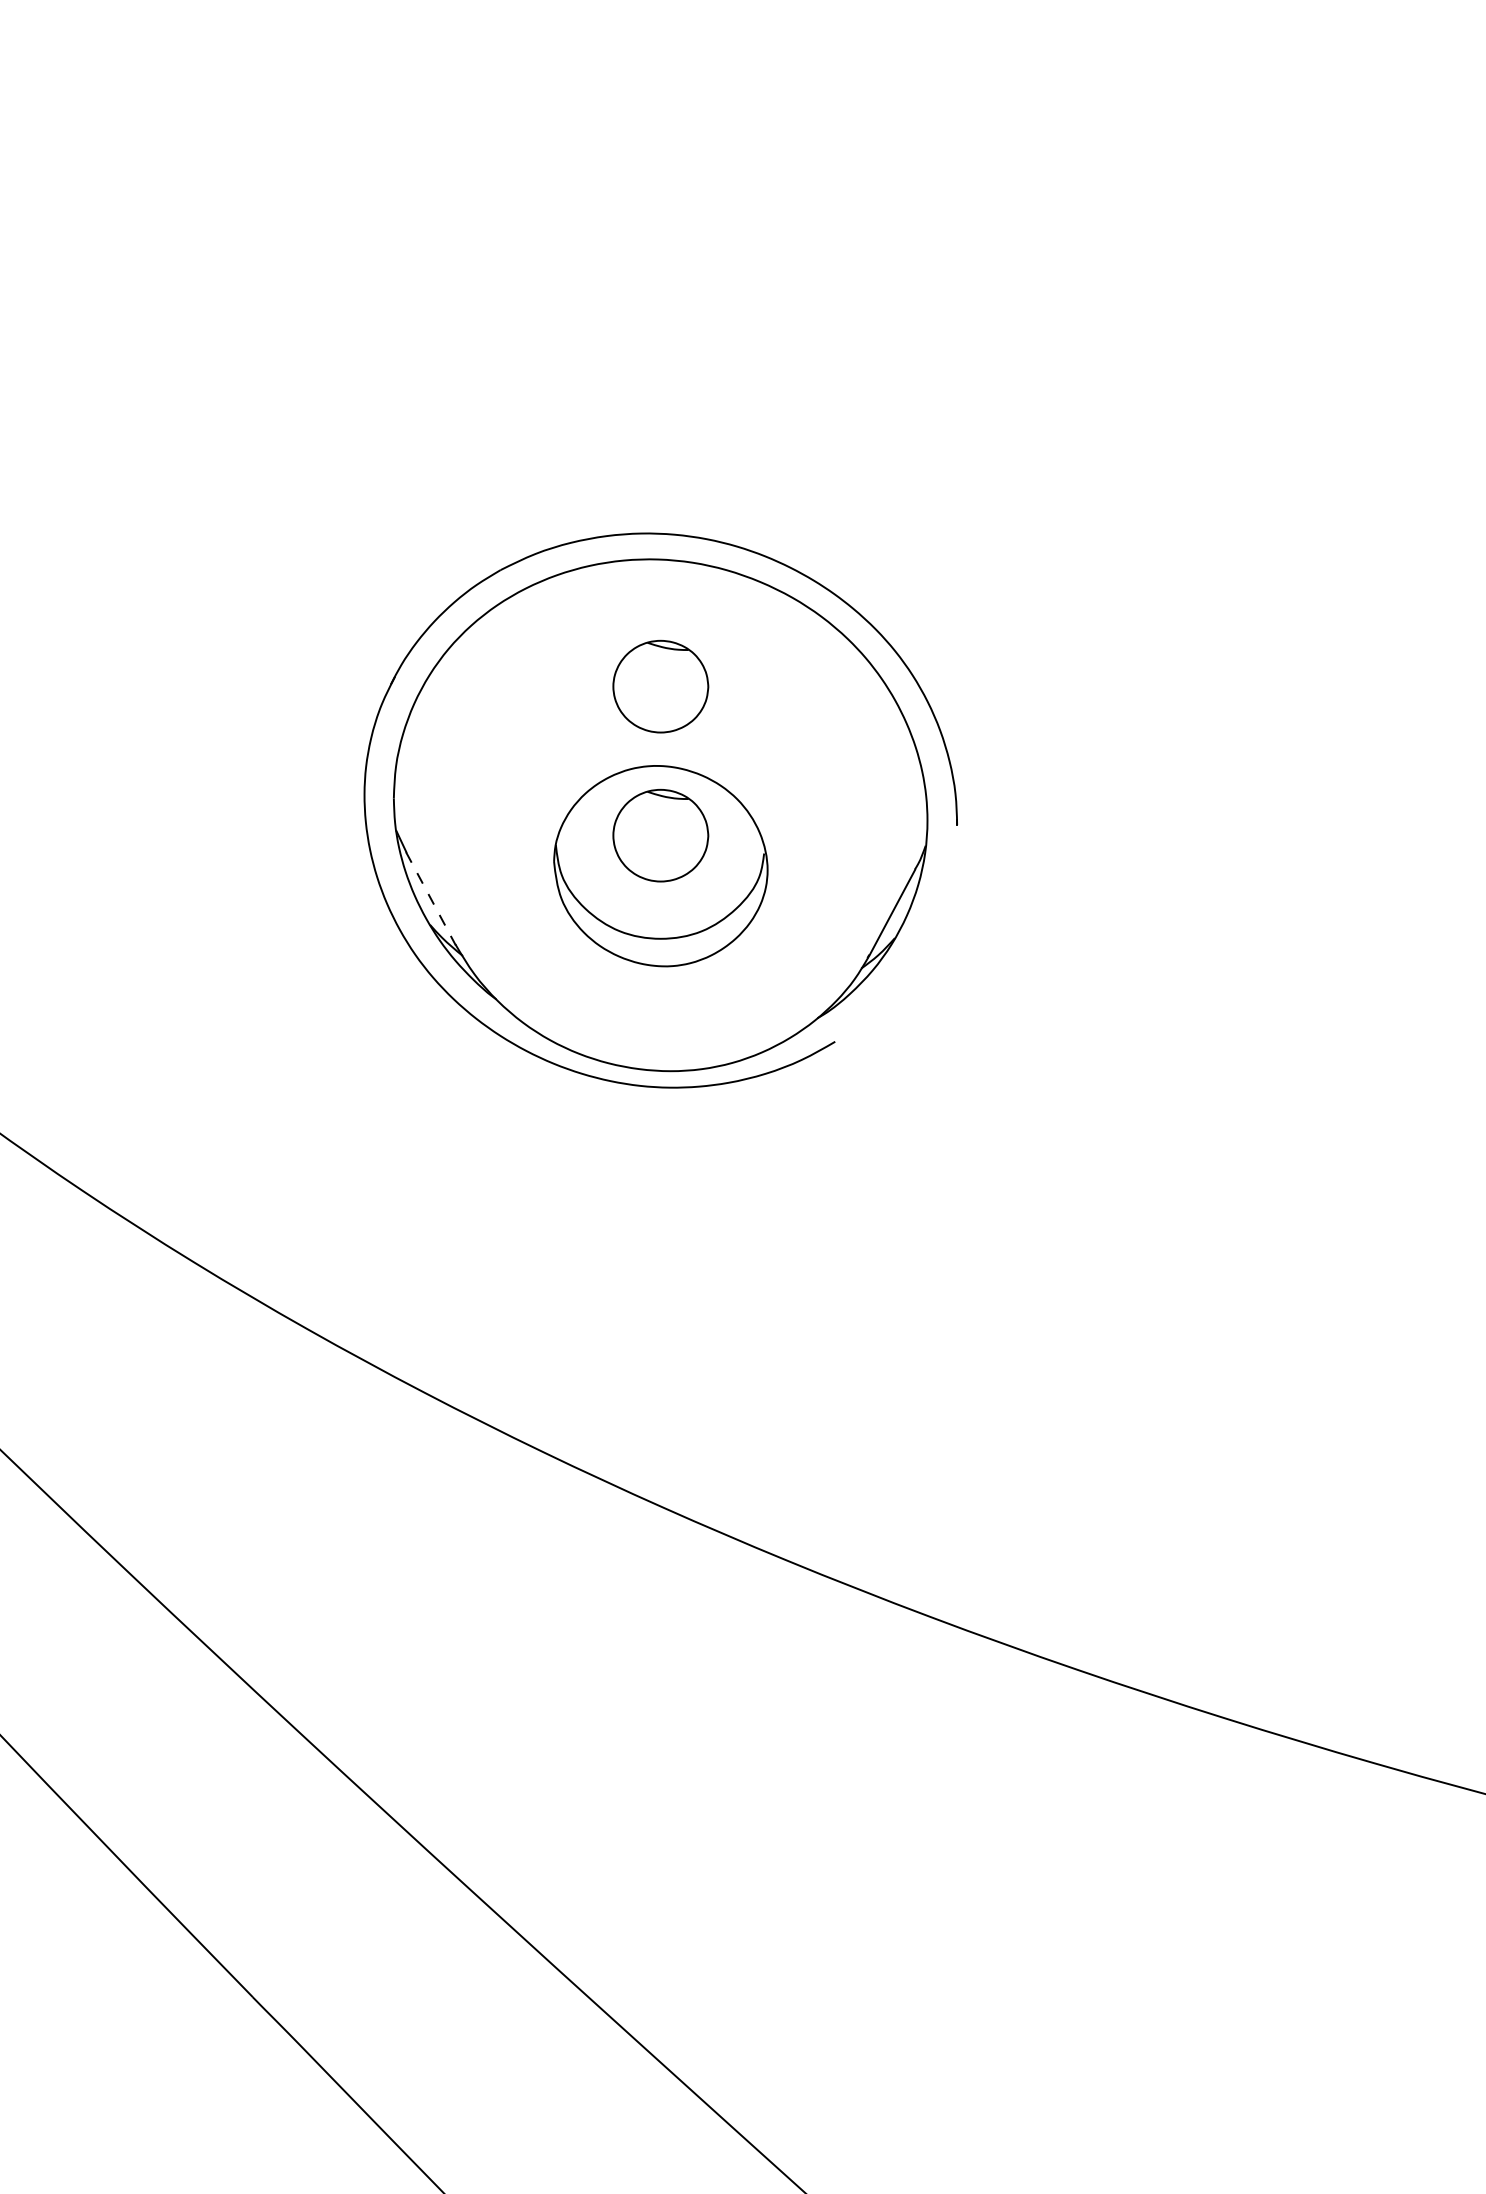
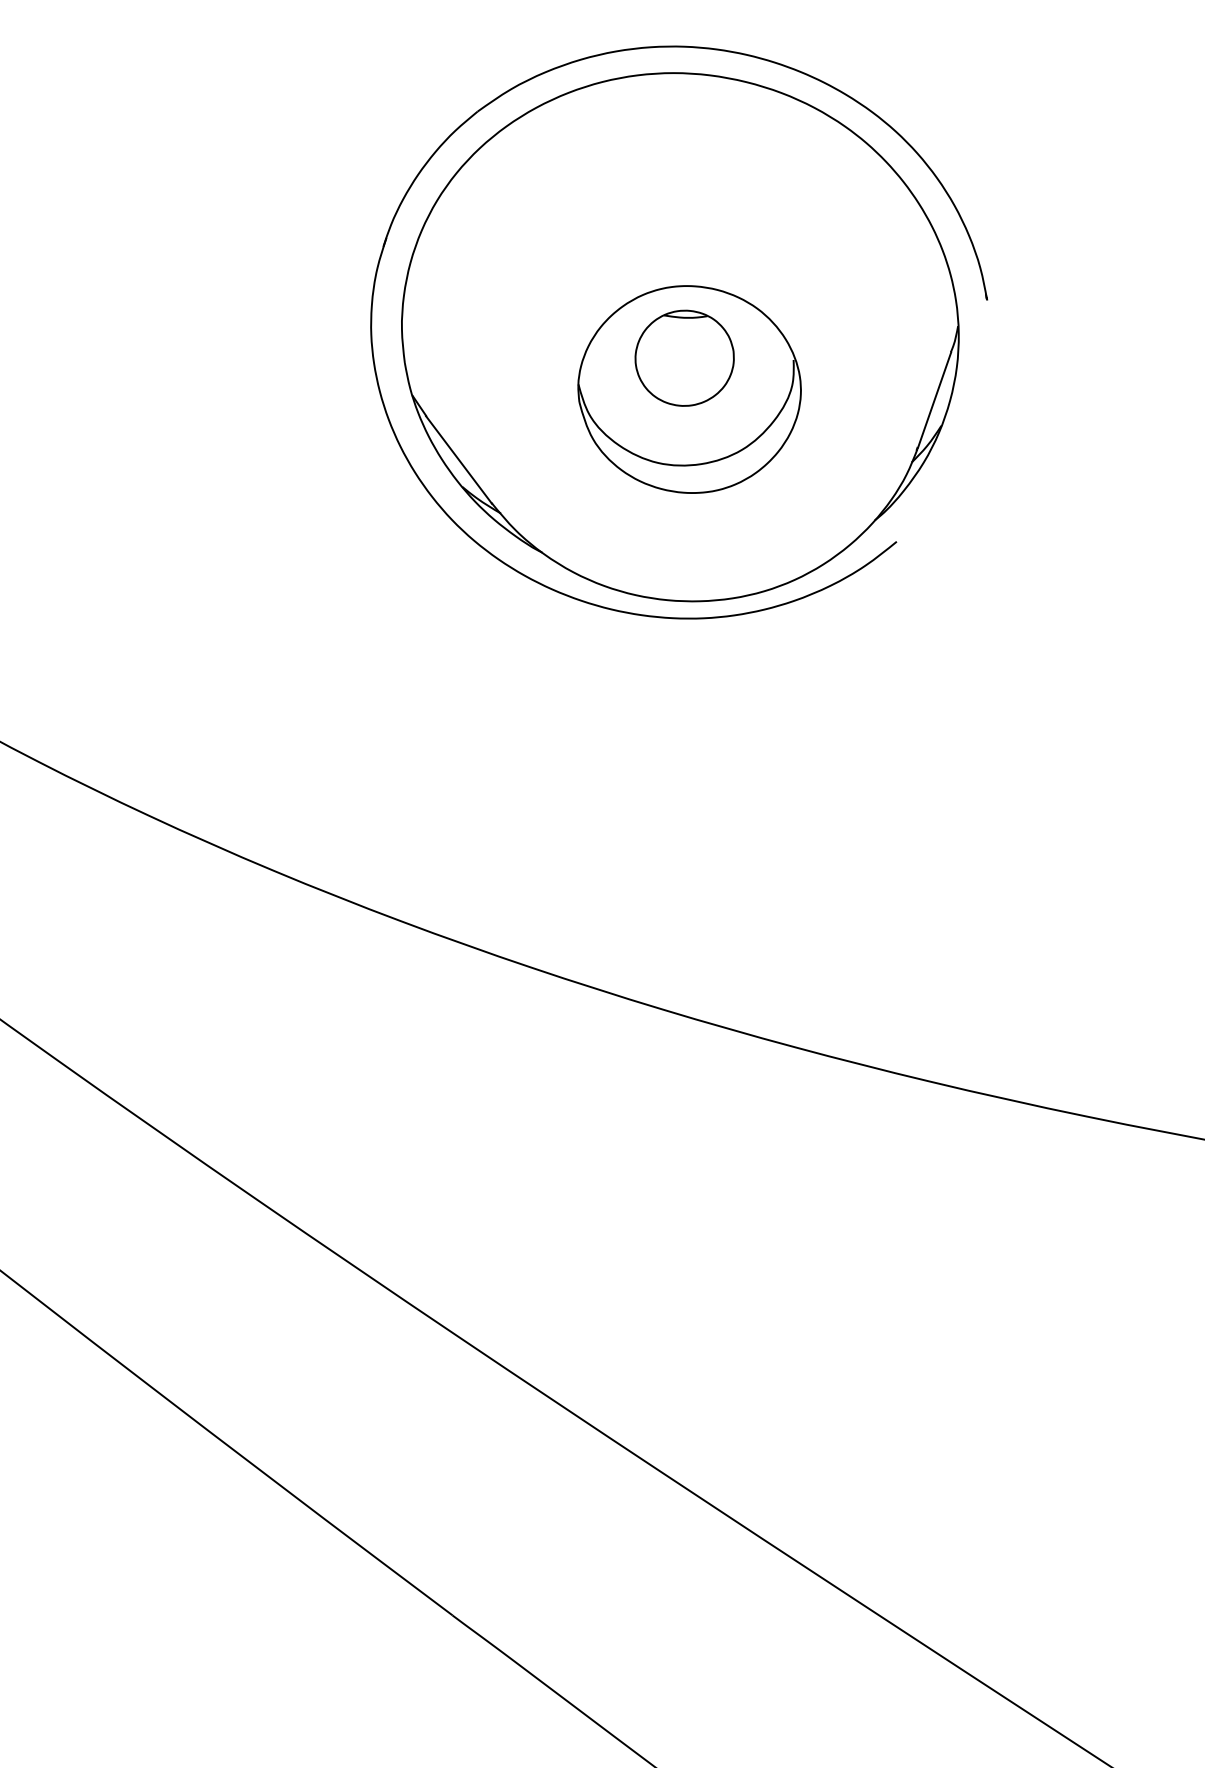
part: (660, 686) -> (660, 205), removed
line: (430, 898) -> (458, 459), dashed -> solid

